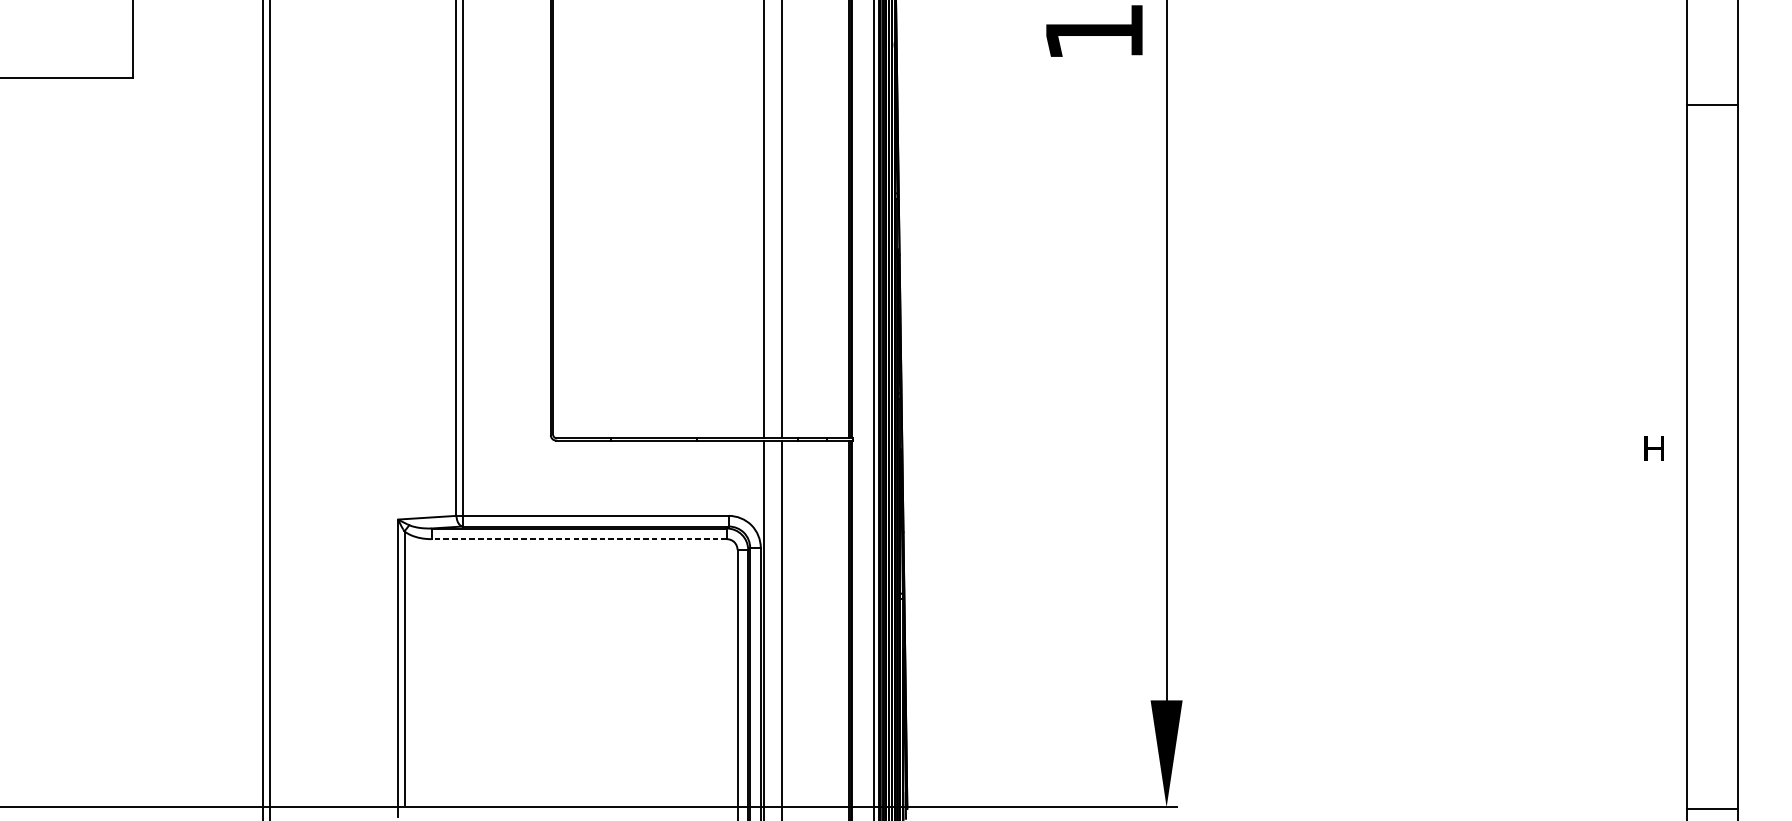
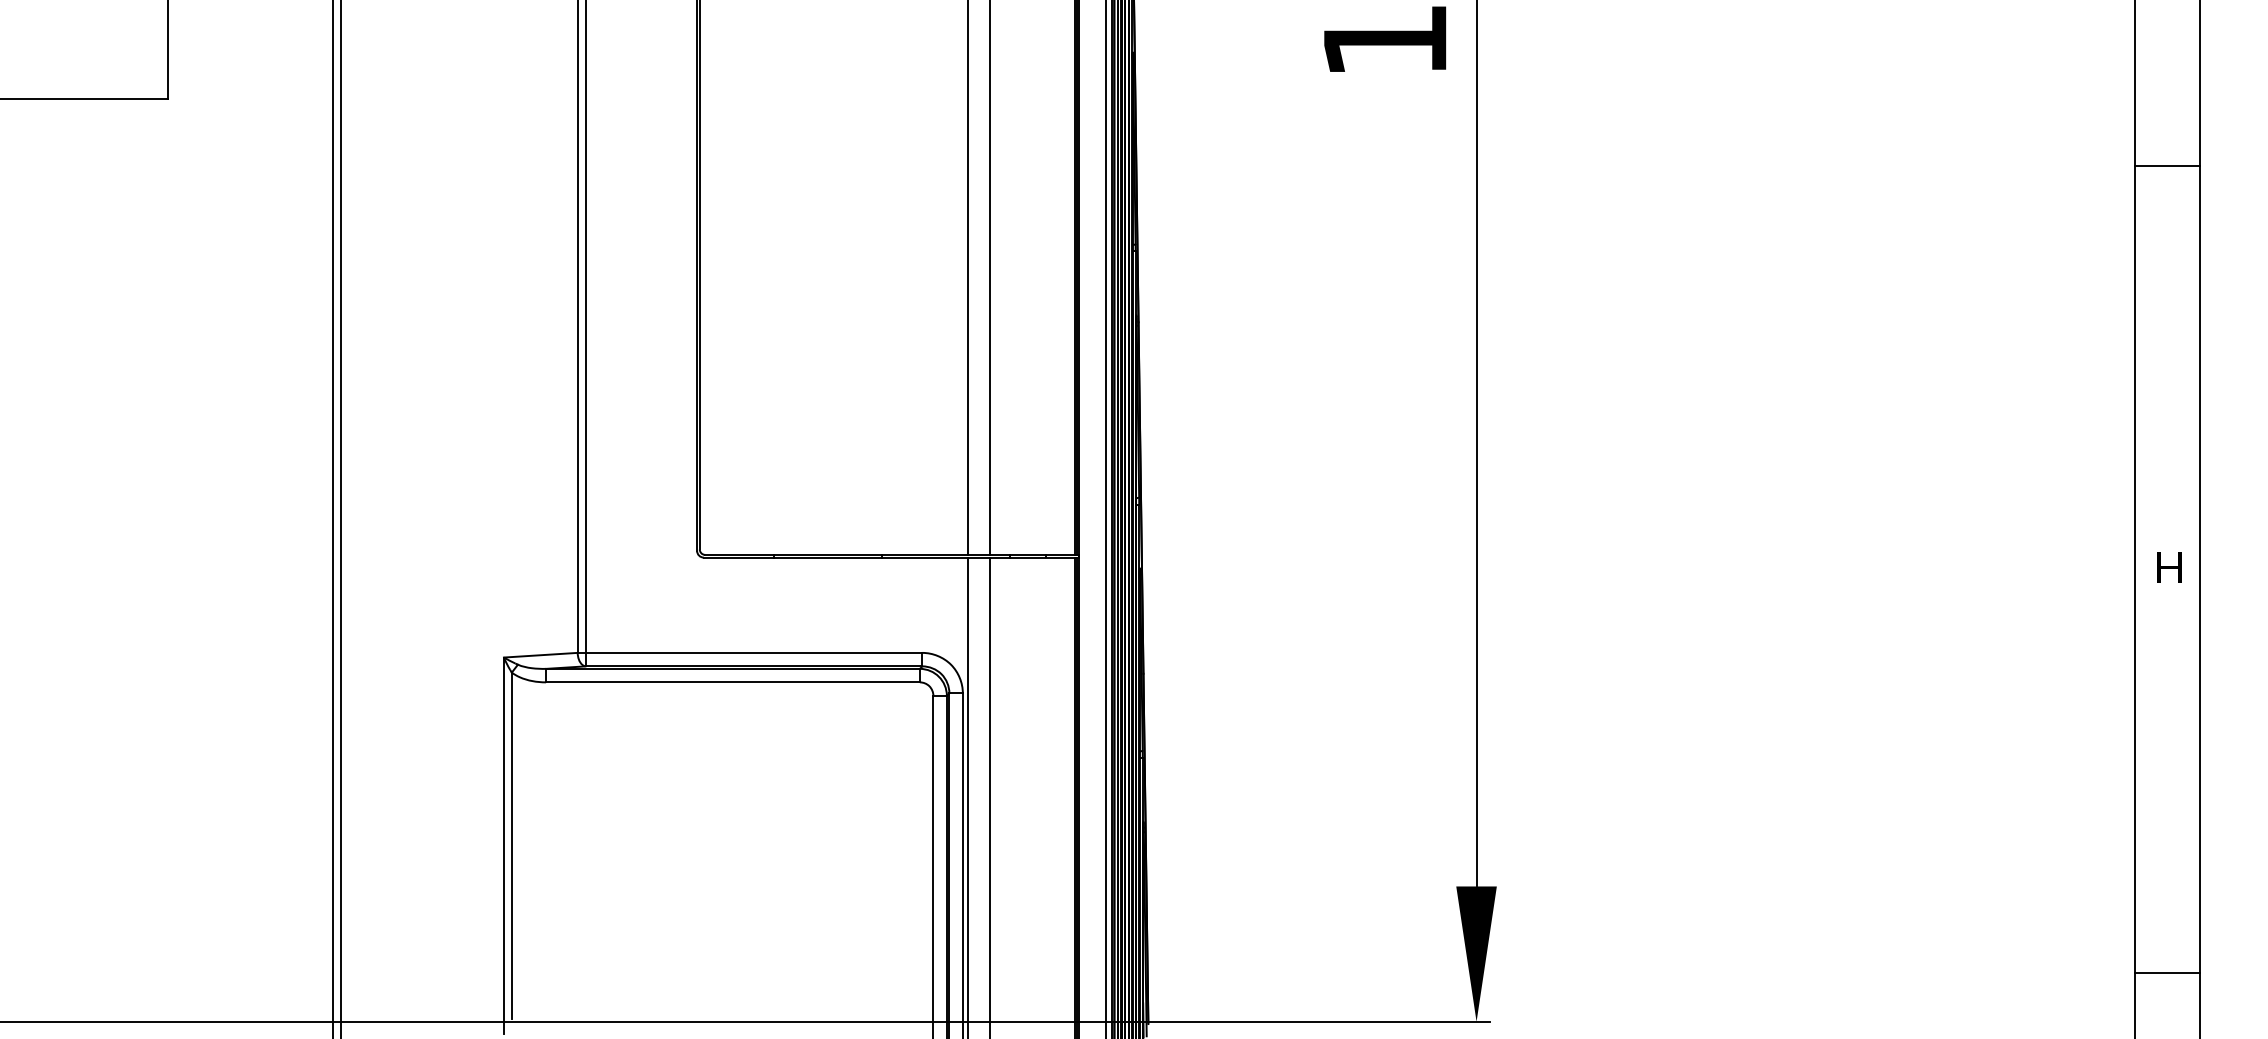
line: (1711, 104) -> (2166, 165), moved
text: (1654, 448) -> (2169, 567), moved
line: (579, 539) -> (733, 682), dashed -> solid
line: (1711, 808) -> (2166, 972), moved

